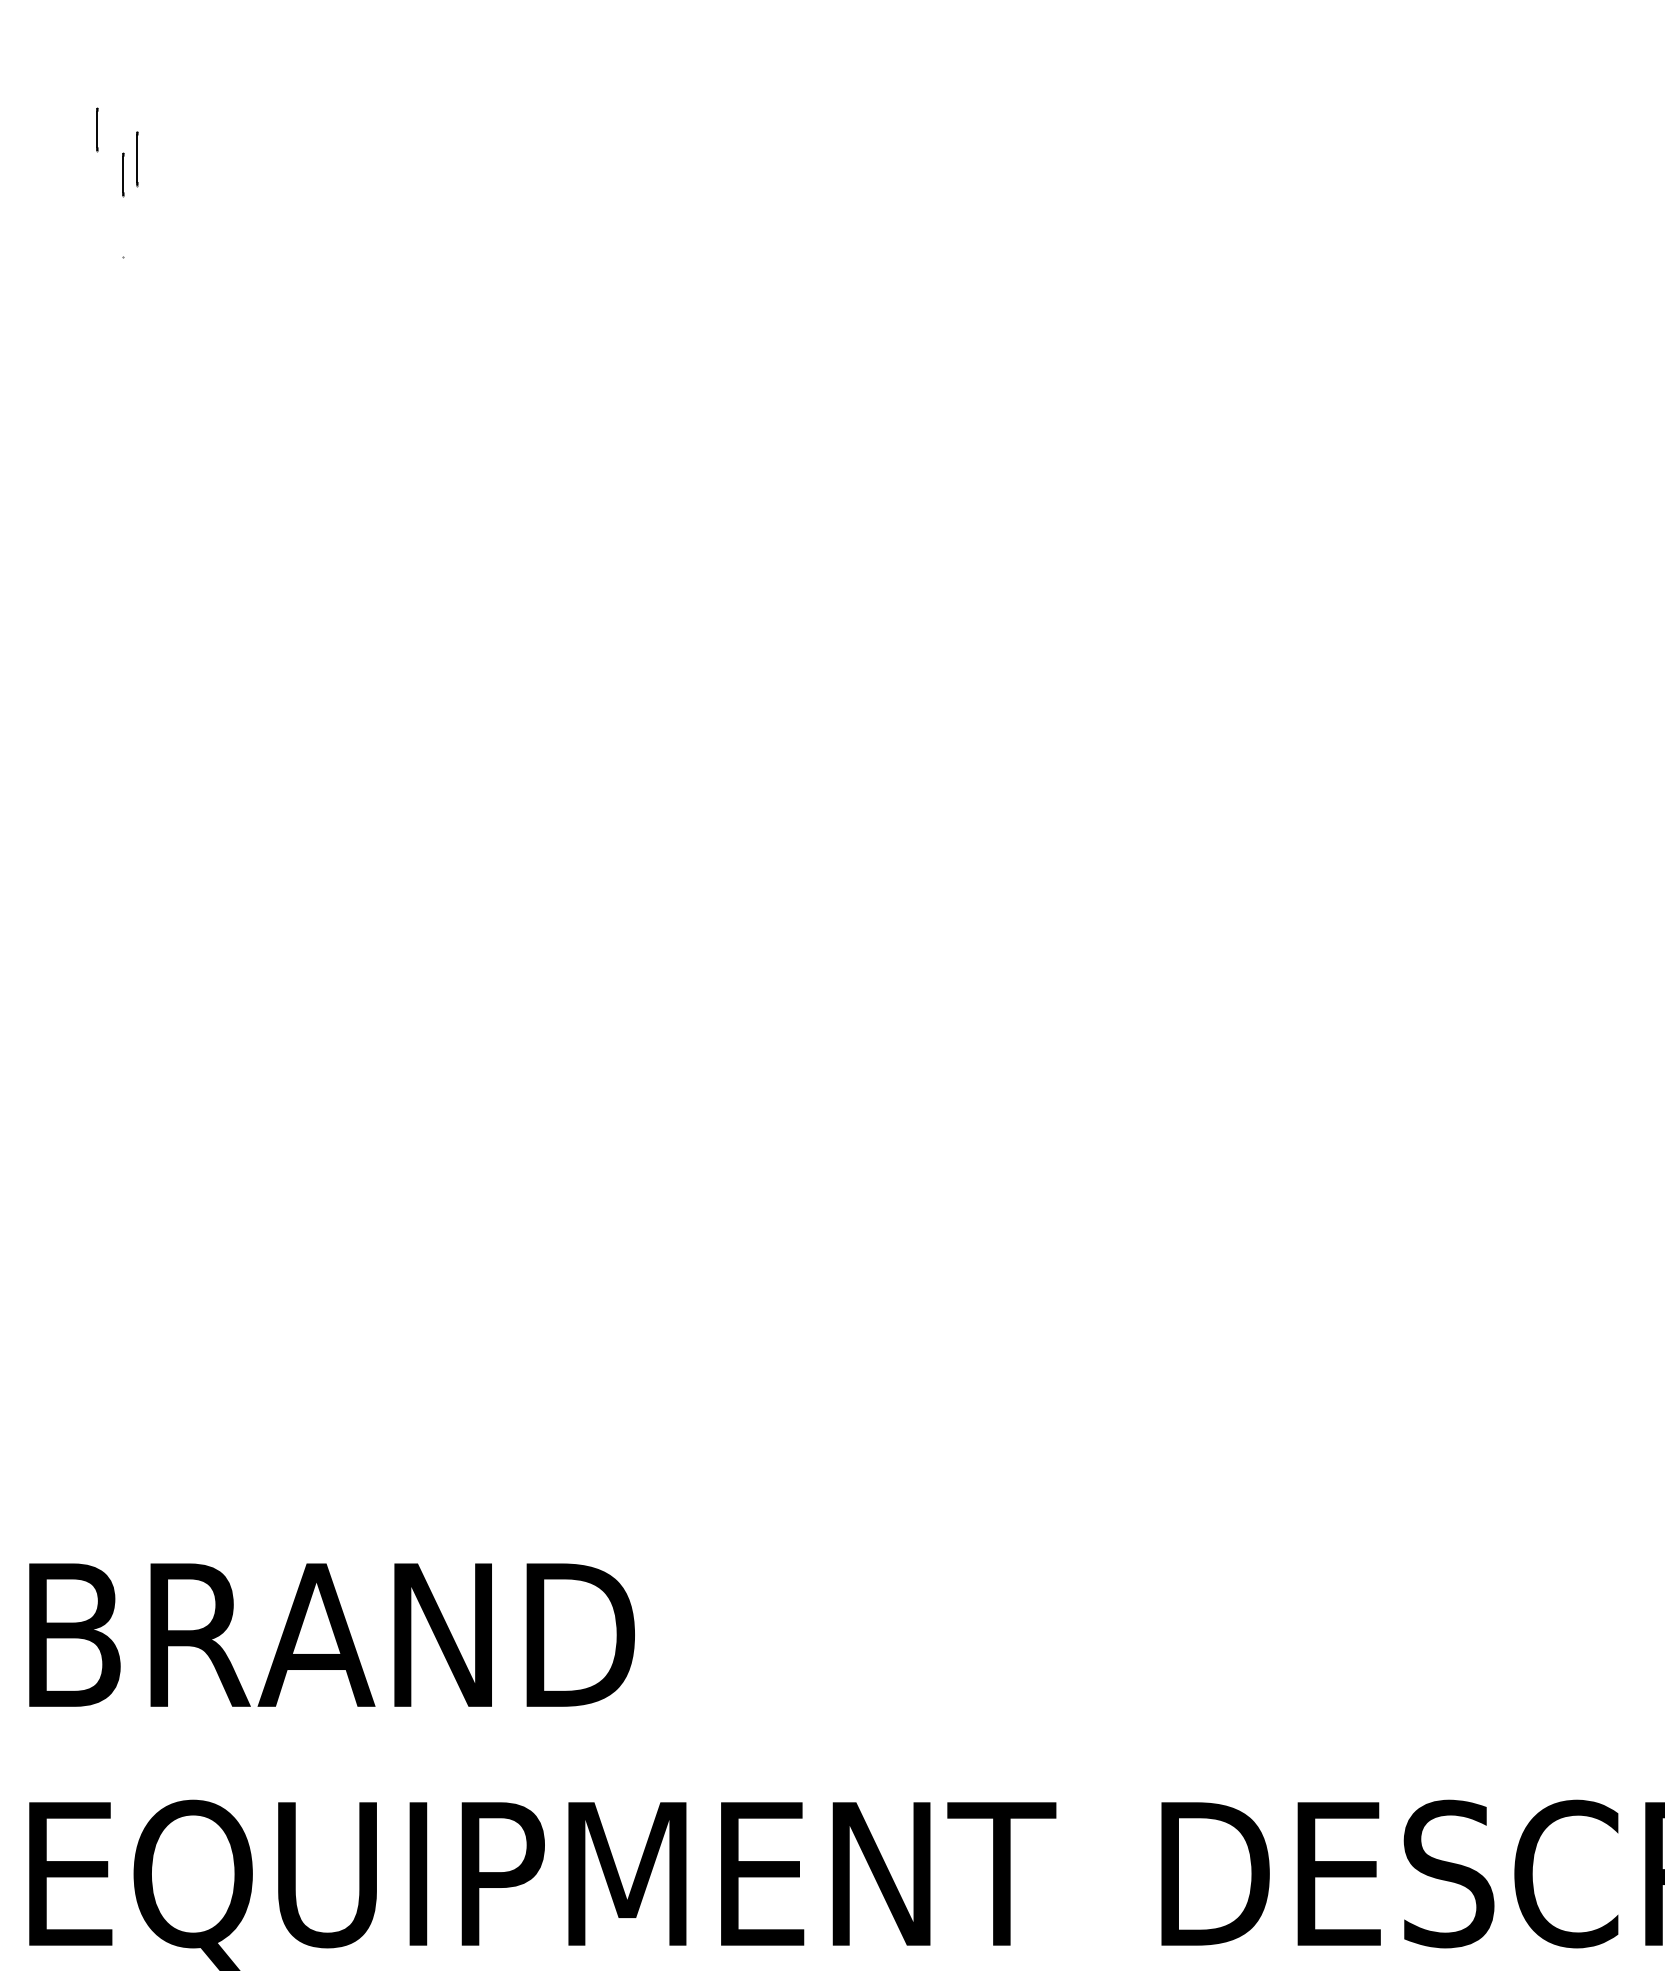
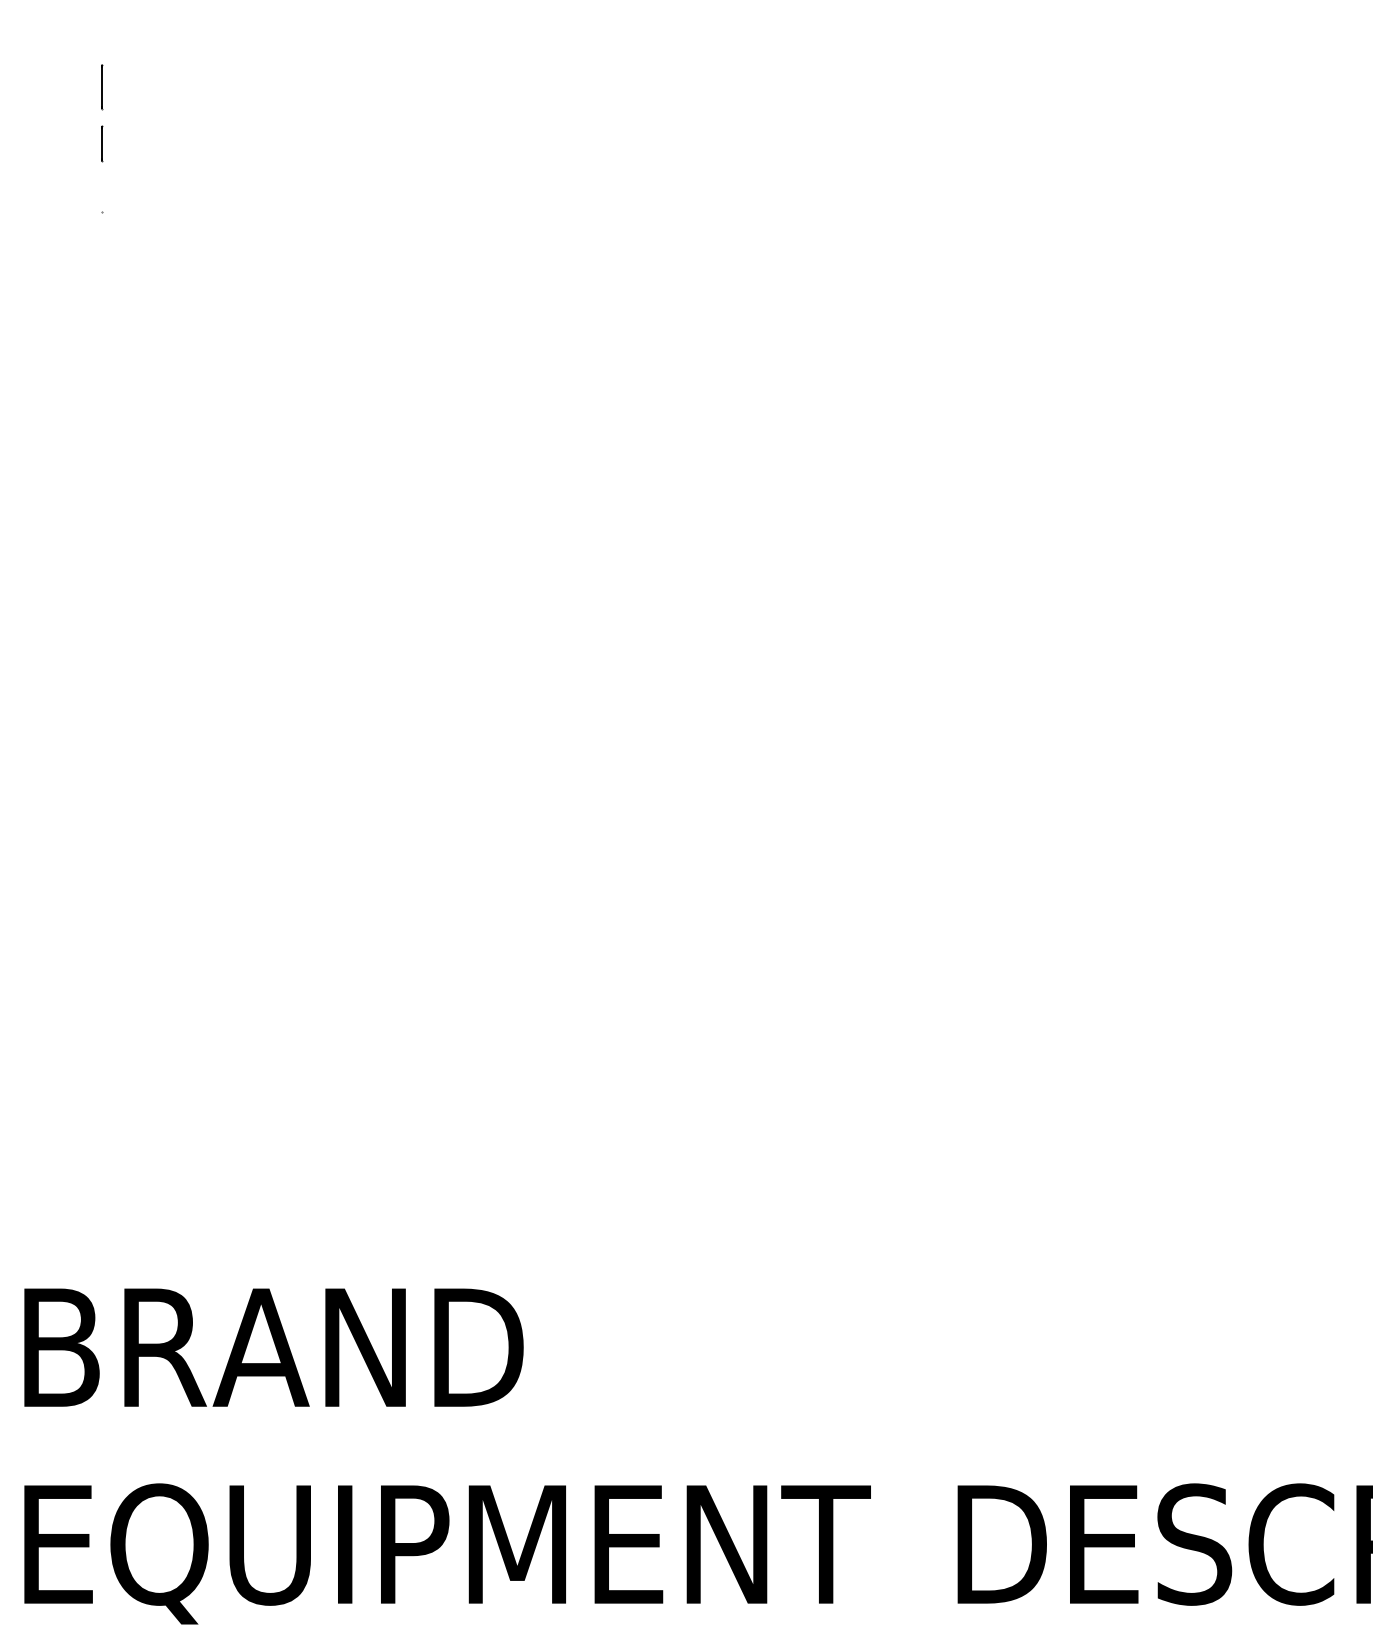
line: (97, 129) -> (80, 106), removed
line: (137, 159) -> (102, 87), moved

